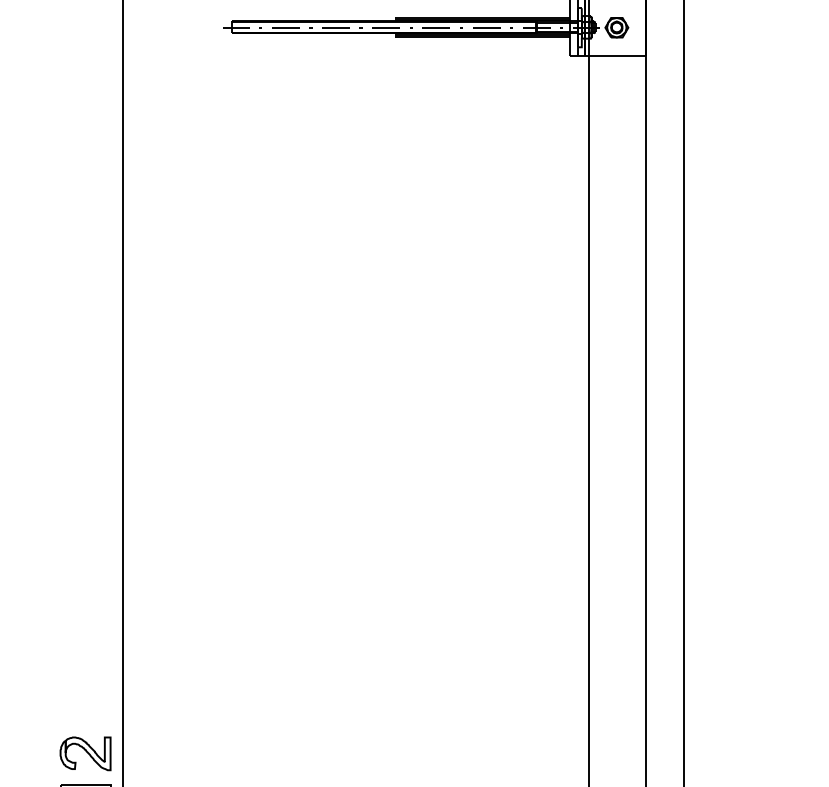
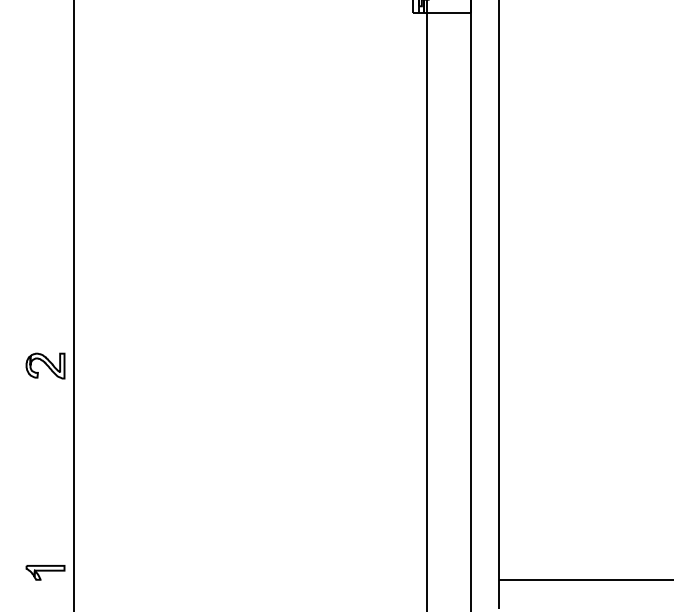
part: (85, 753) -> (45, 365), moved

